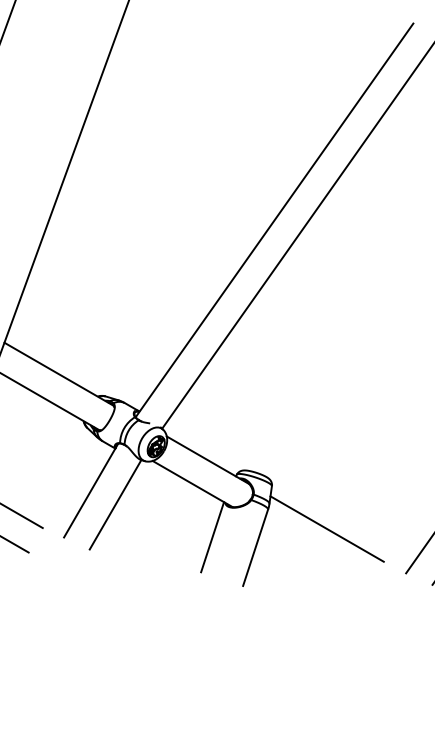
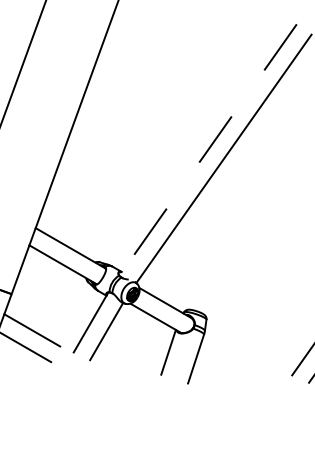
line: (275, 221) -> (208, 150), solid -> dashed
line: (326, 529) -> (241, 347), removed

